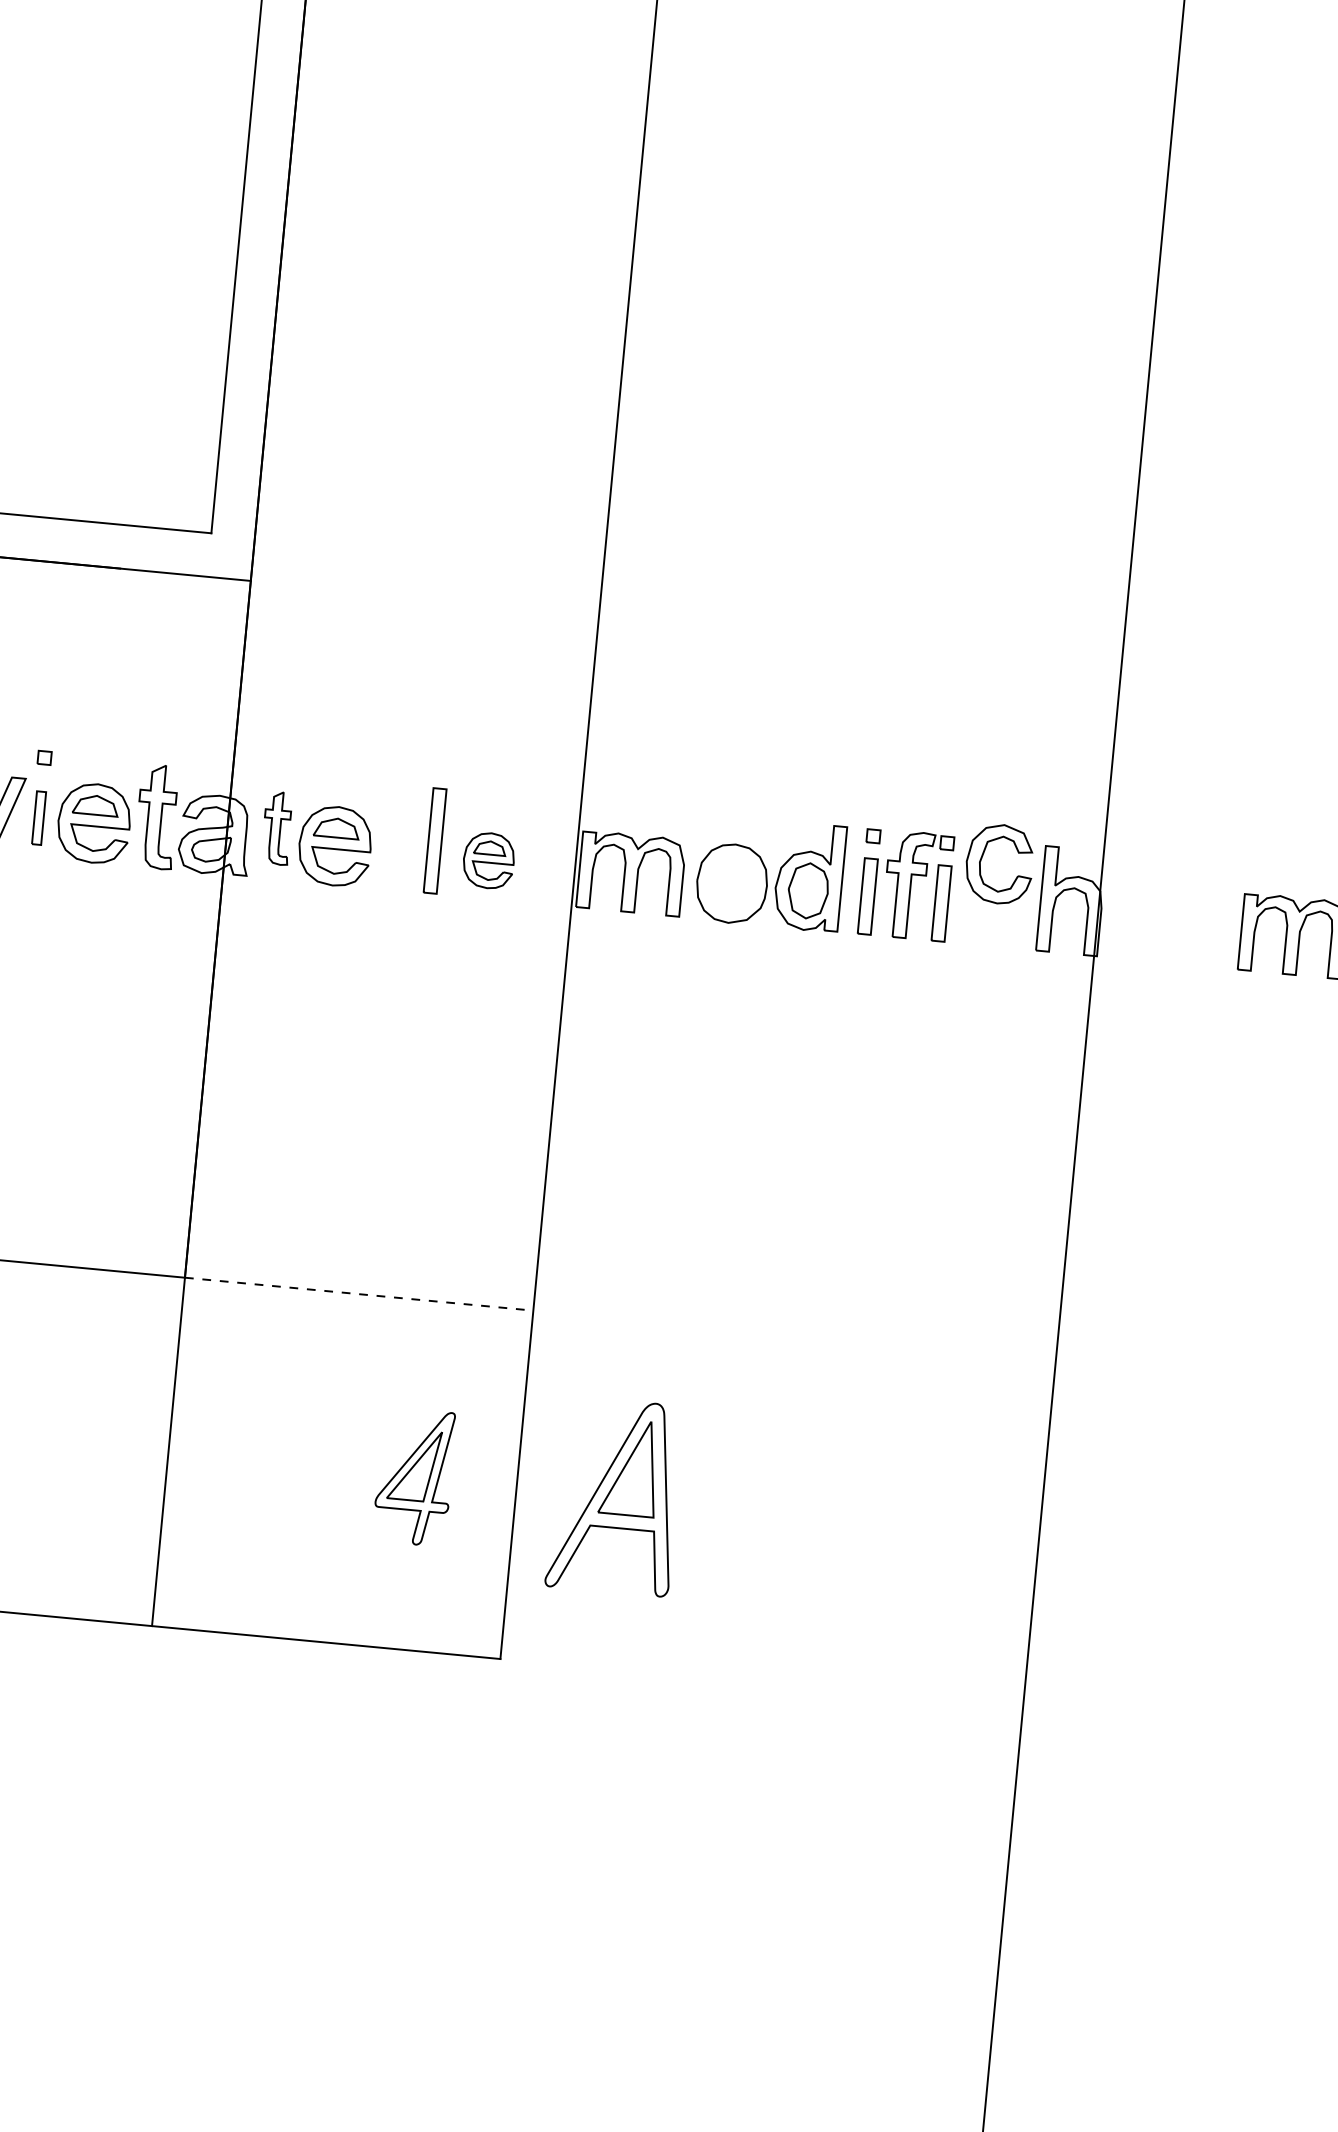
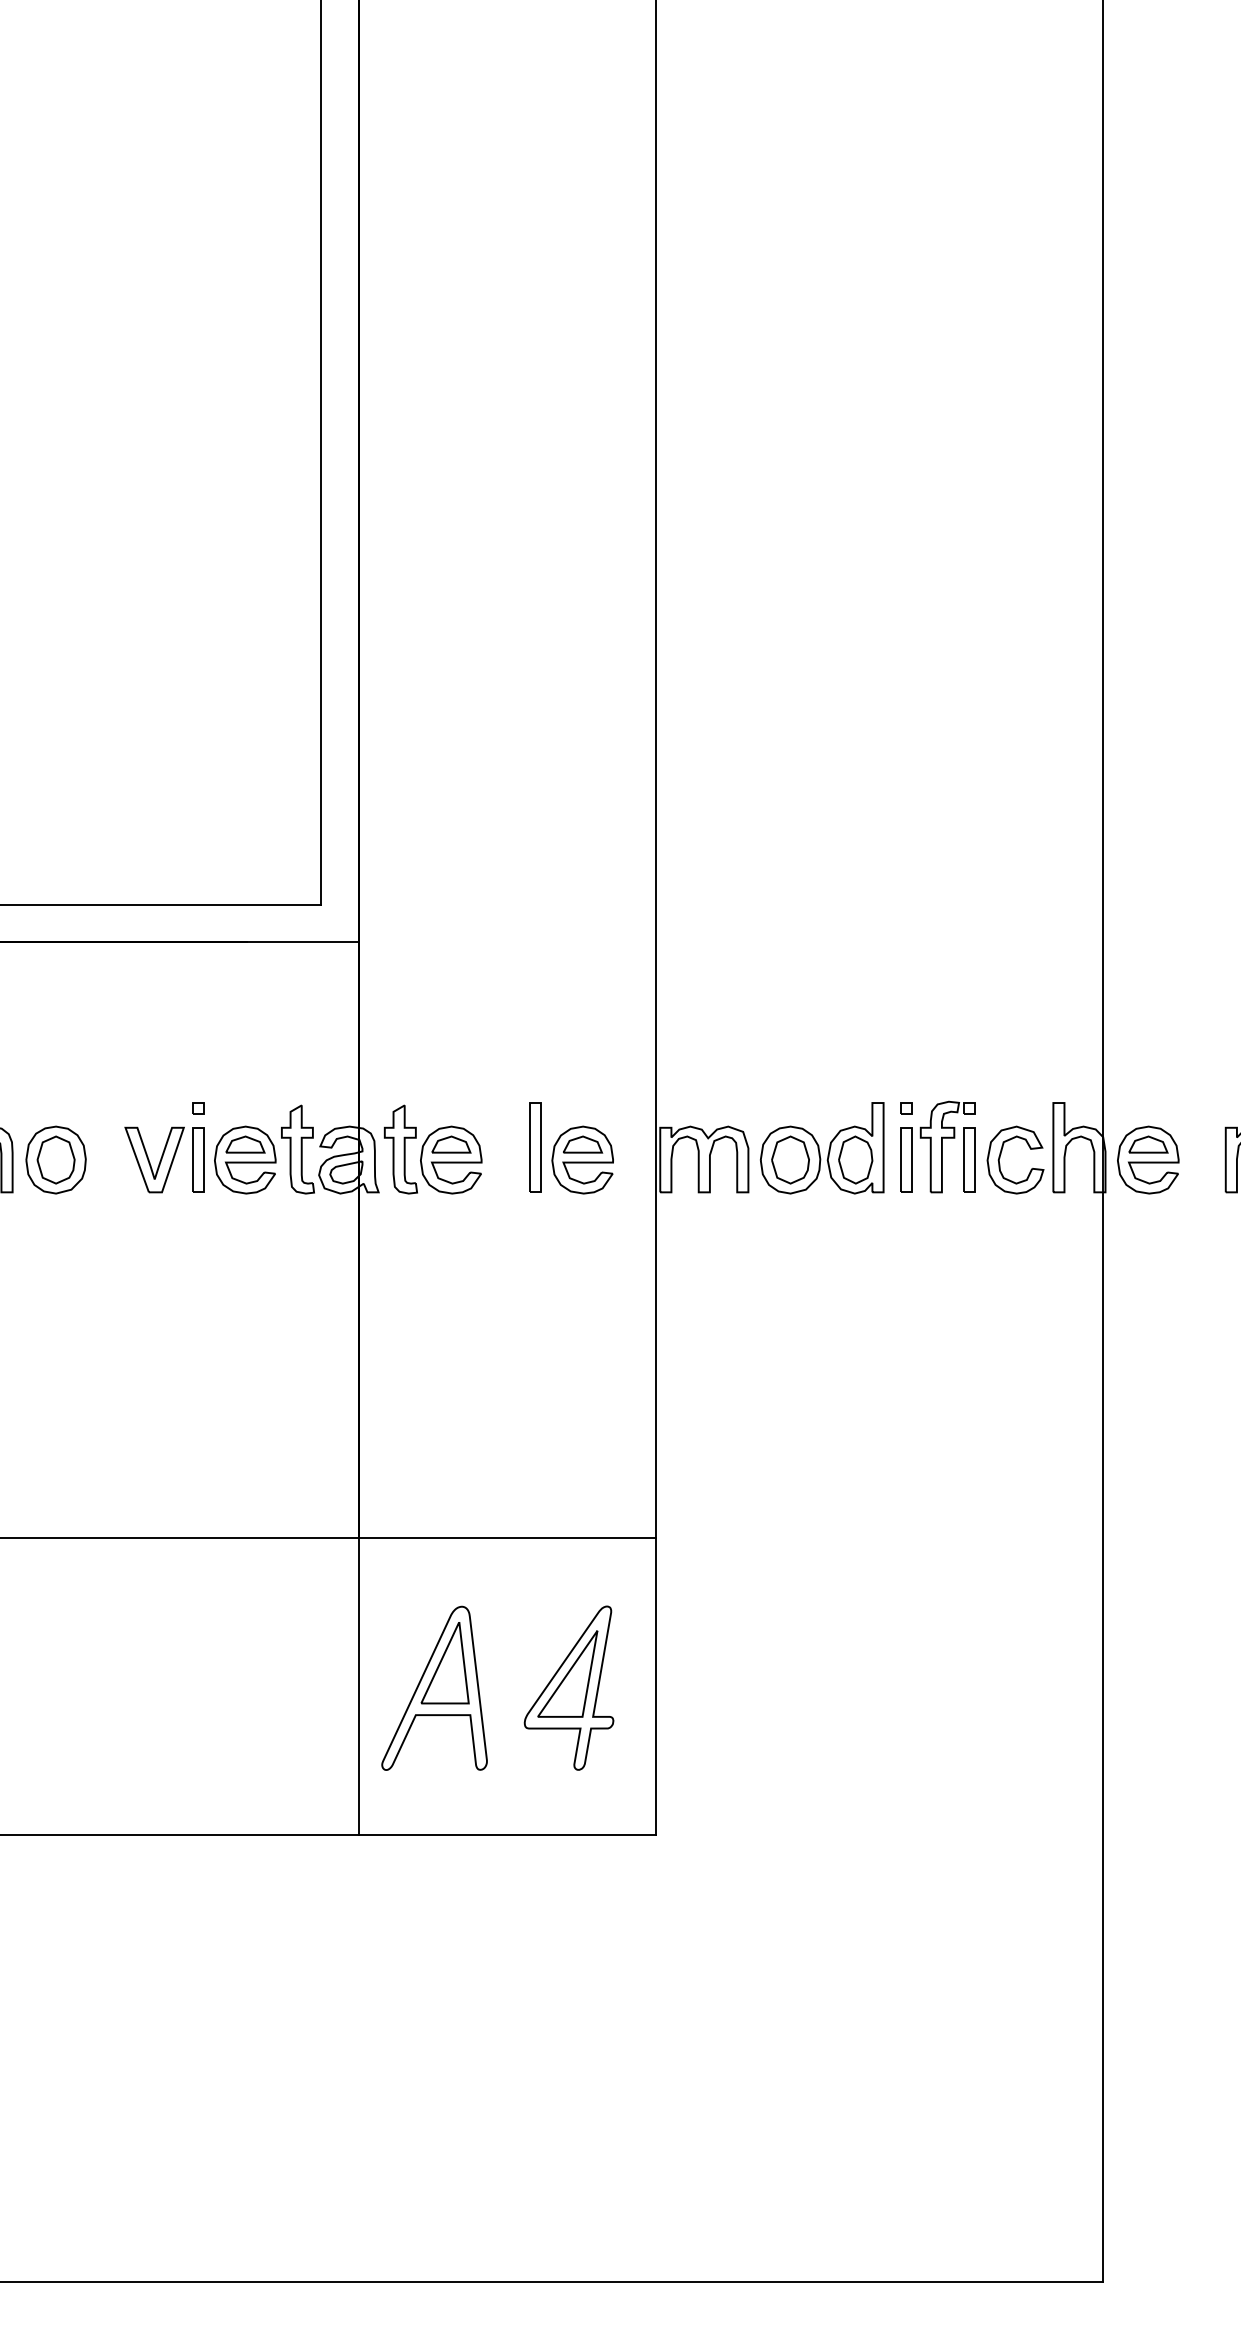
part: (39, 817) -> (198, 1159), size x1.43
part: (276, 828) -> (400, 1149), size x1.43
part: (983, 856) -> (1001, 1154), moved
part: (488, 860) -> (582, 1159), size x1.43
part: (732, 883) -> (790, 1159), added
part: (1150, 922) -> (1148, 1159), added
line: (359, 1293) -> (507, 1537), dashed -> solid
part: (413, 1476) -> (568, 1687), size x1.43
part: (615, 1495) -> (434, 1687), moved

